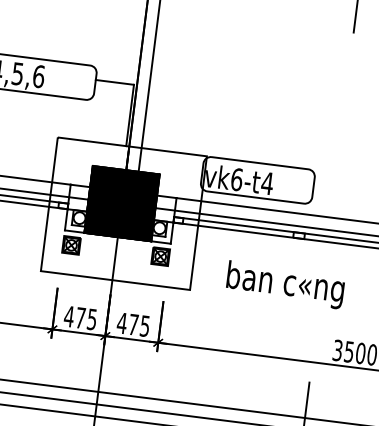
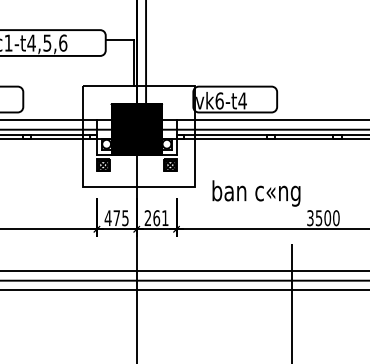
text: (285, 284) -> (256, 193), moved
text: (133, 325) -> (156, 218), 475 -> 261

